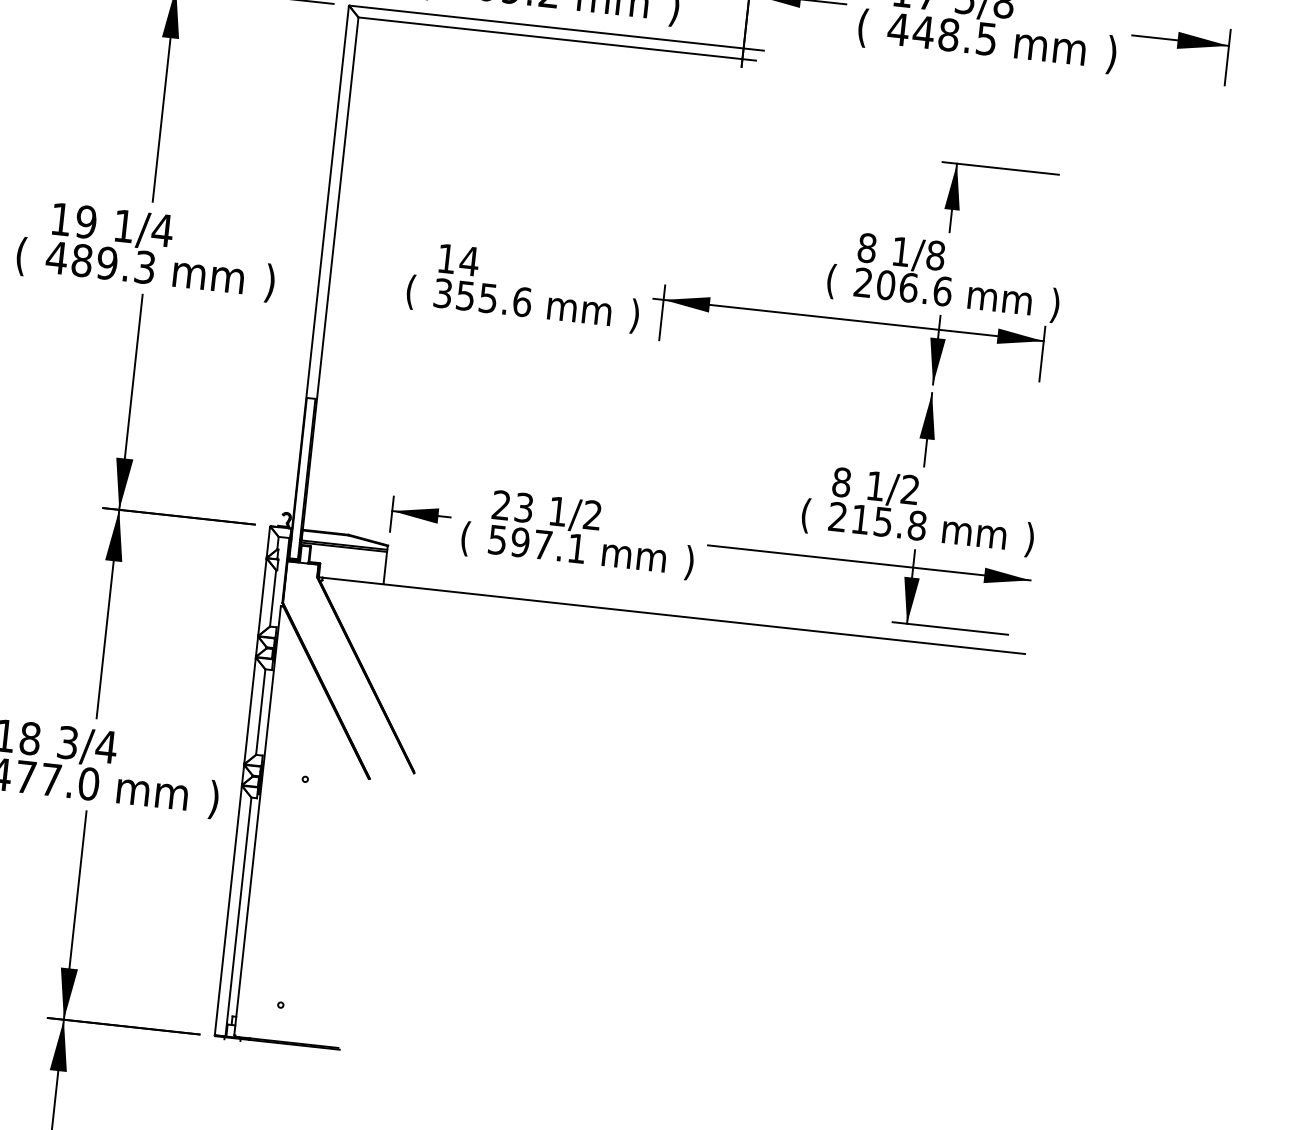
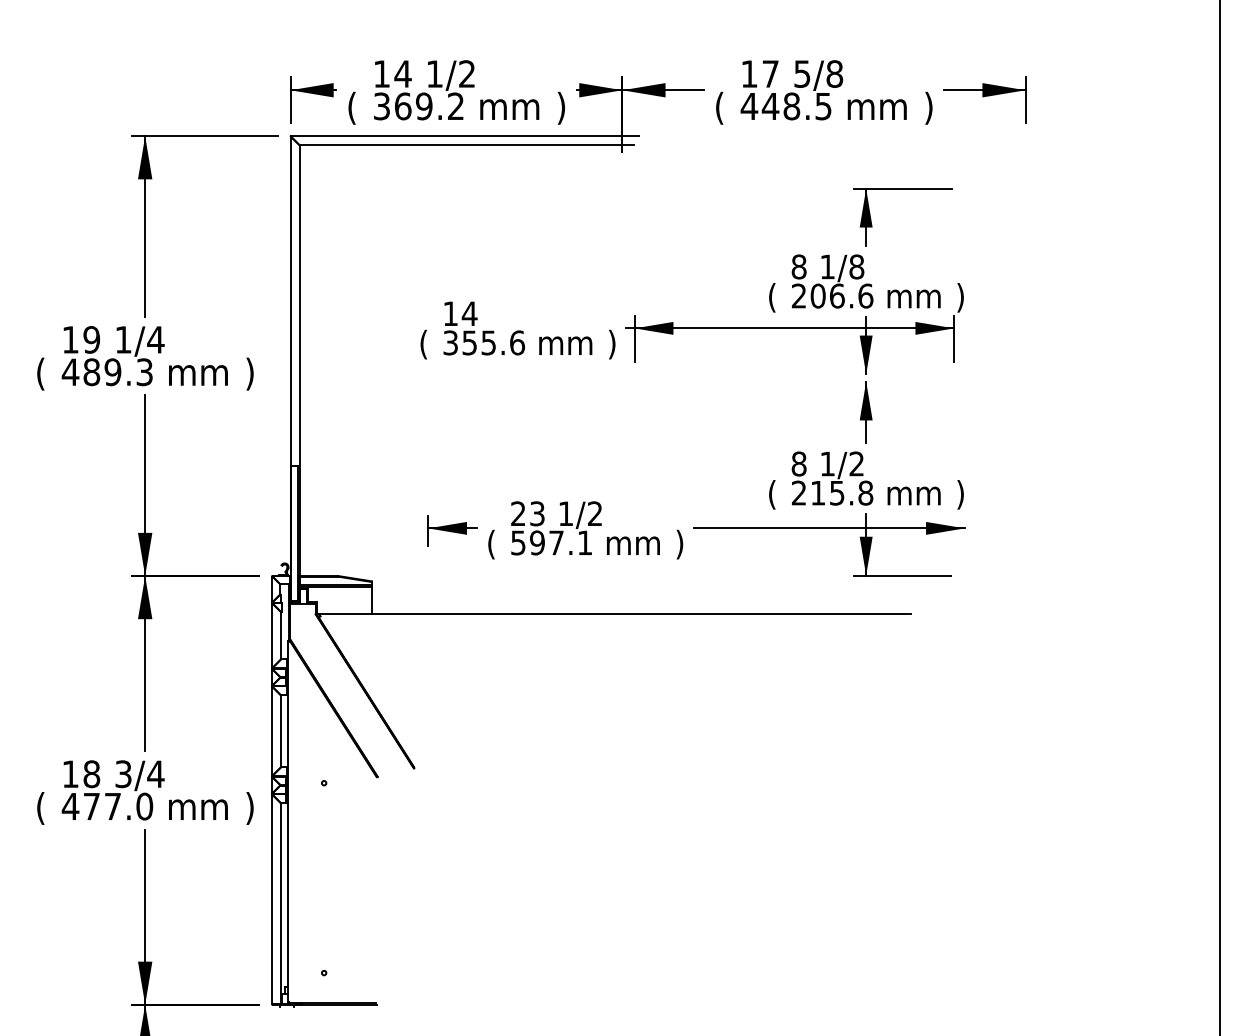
part: (709, 312) -> (673, 334), moved

